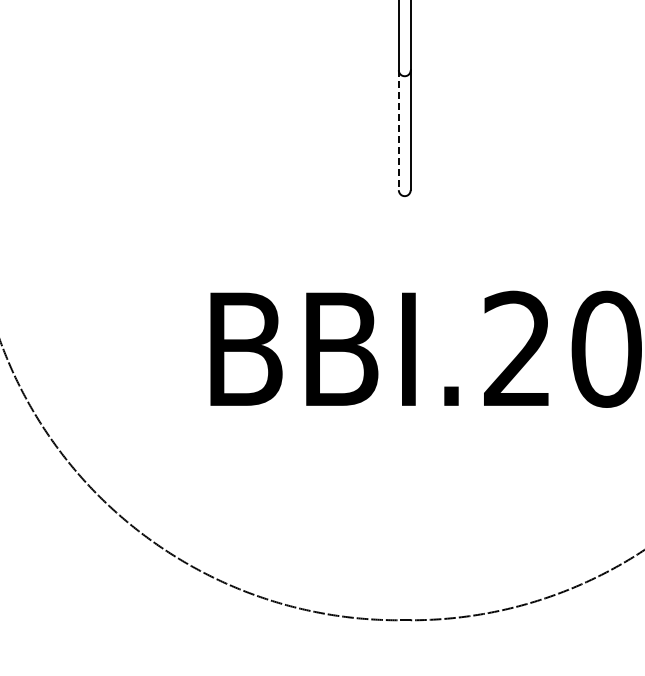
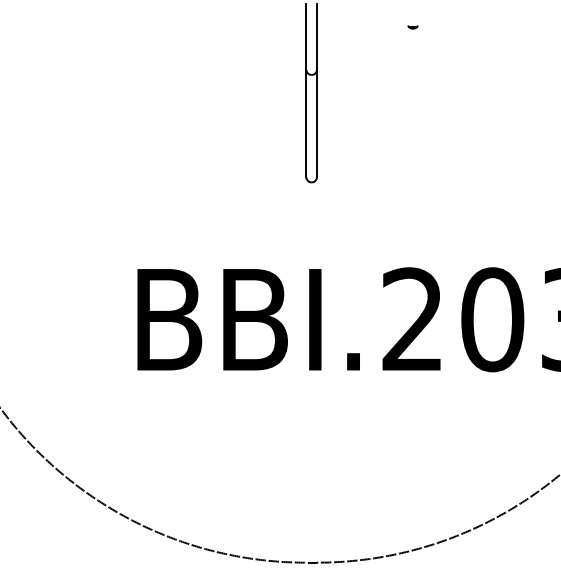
part: (517, 23) -> (412, 27), added
line: (398, 130) -> (306, 123), dashed -> solid

